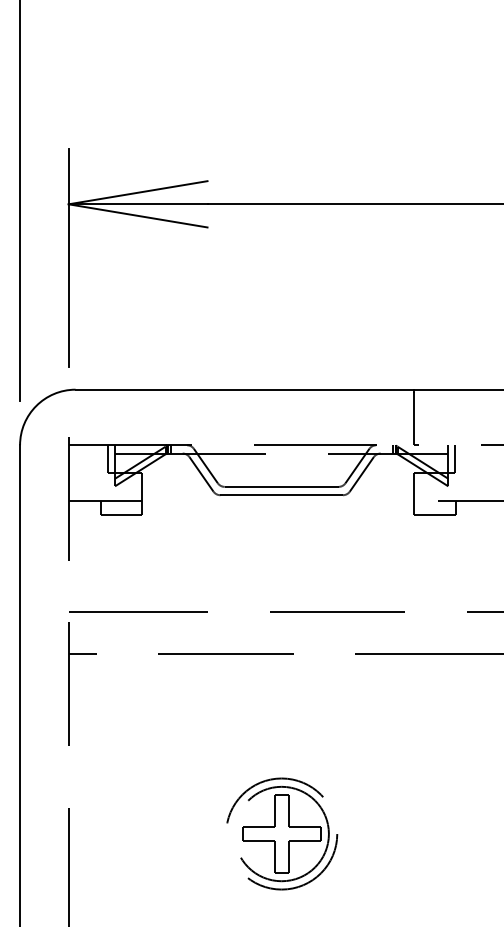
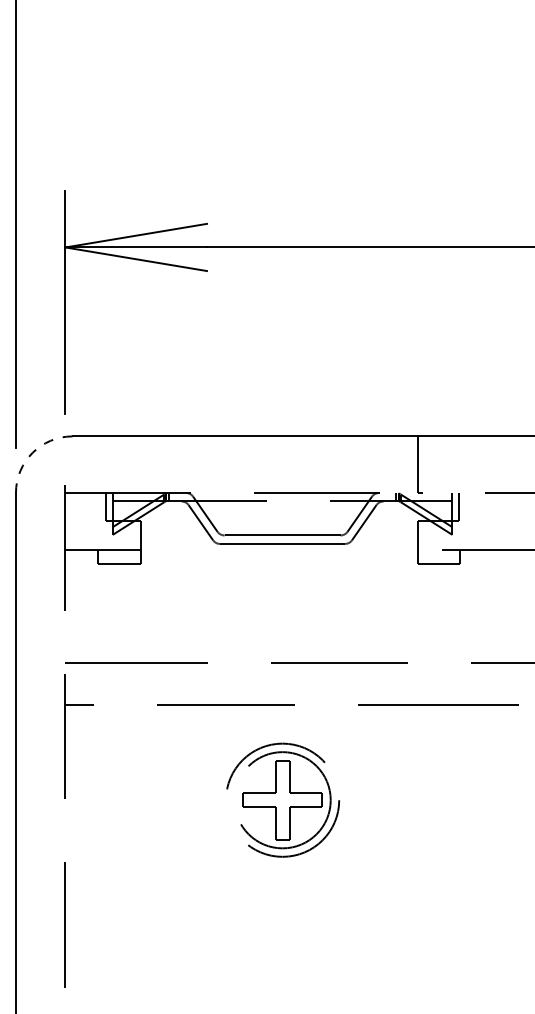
arc: (36, 405) -> (32, 452), solid -> dashed
part: (282, 833) -> (283, 799), moved

